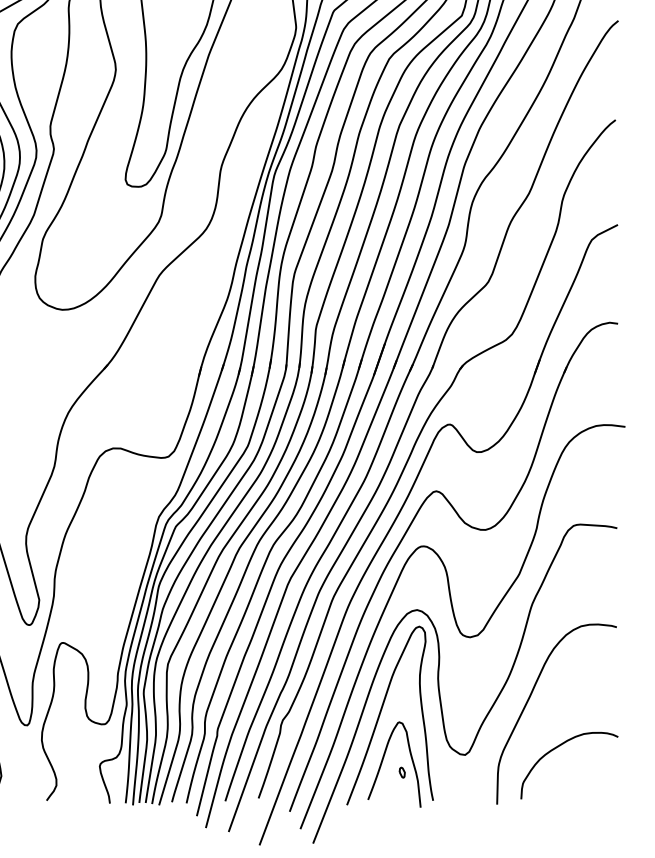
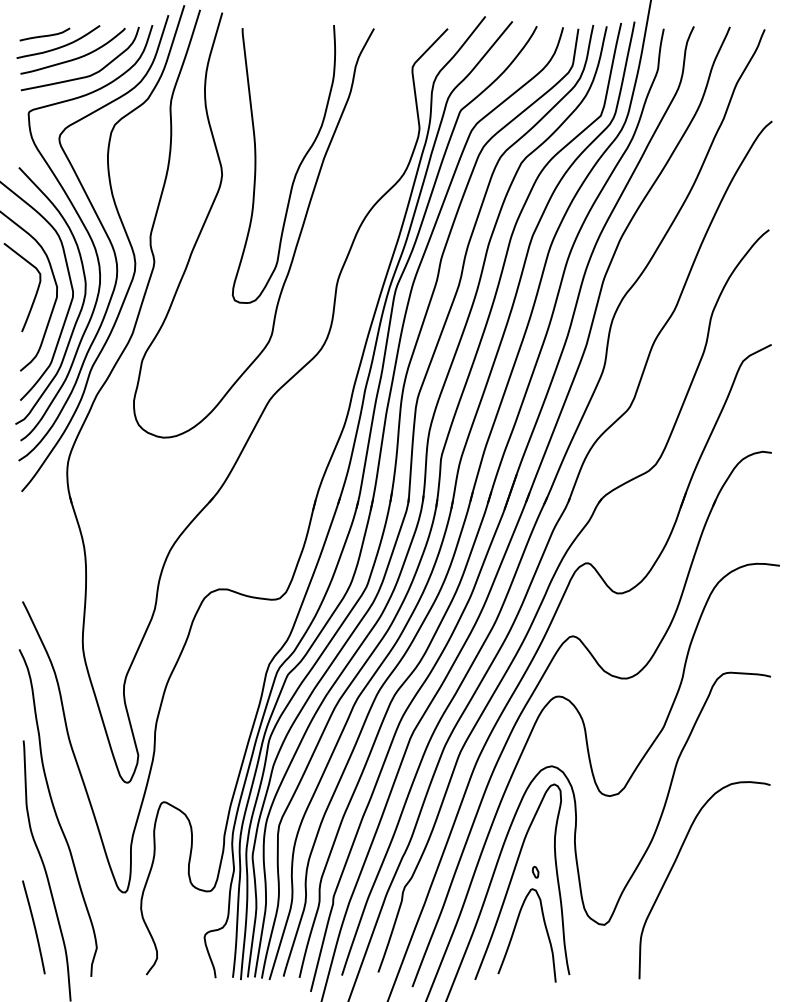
curve: (557, 748) -> (705, 917), removed
part: (402, 771) -> (535, 871), moved

